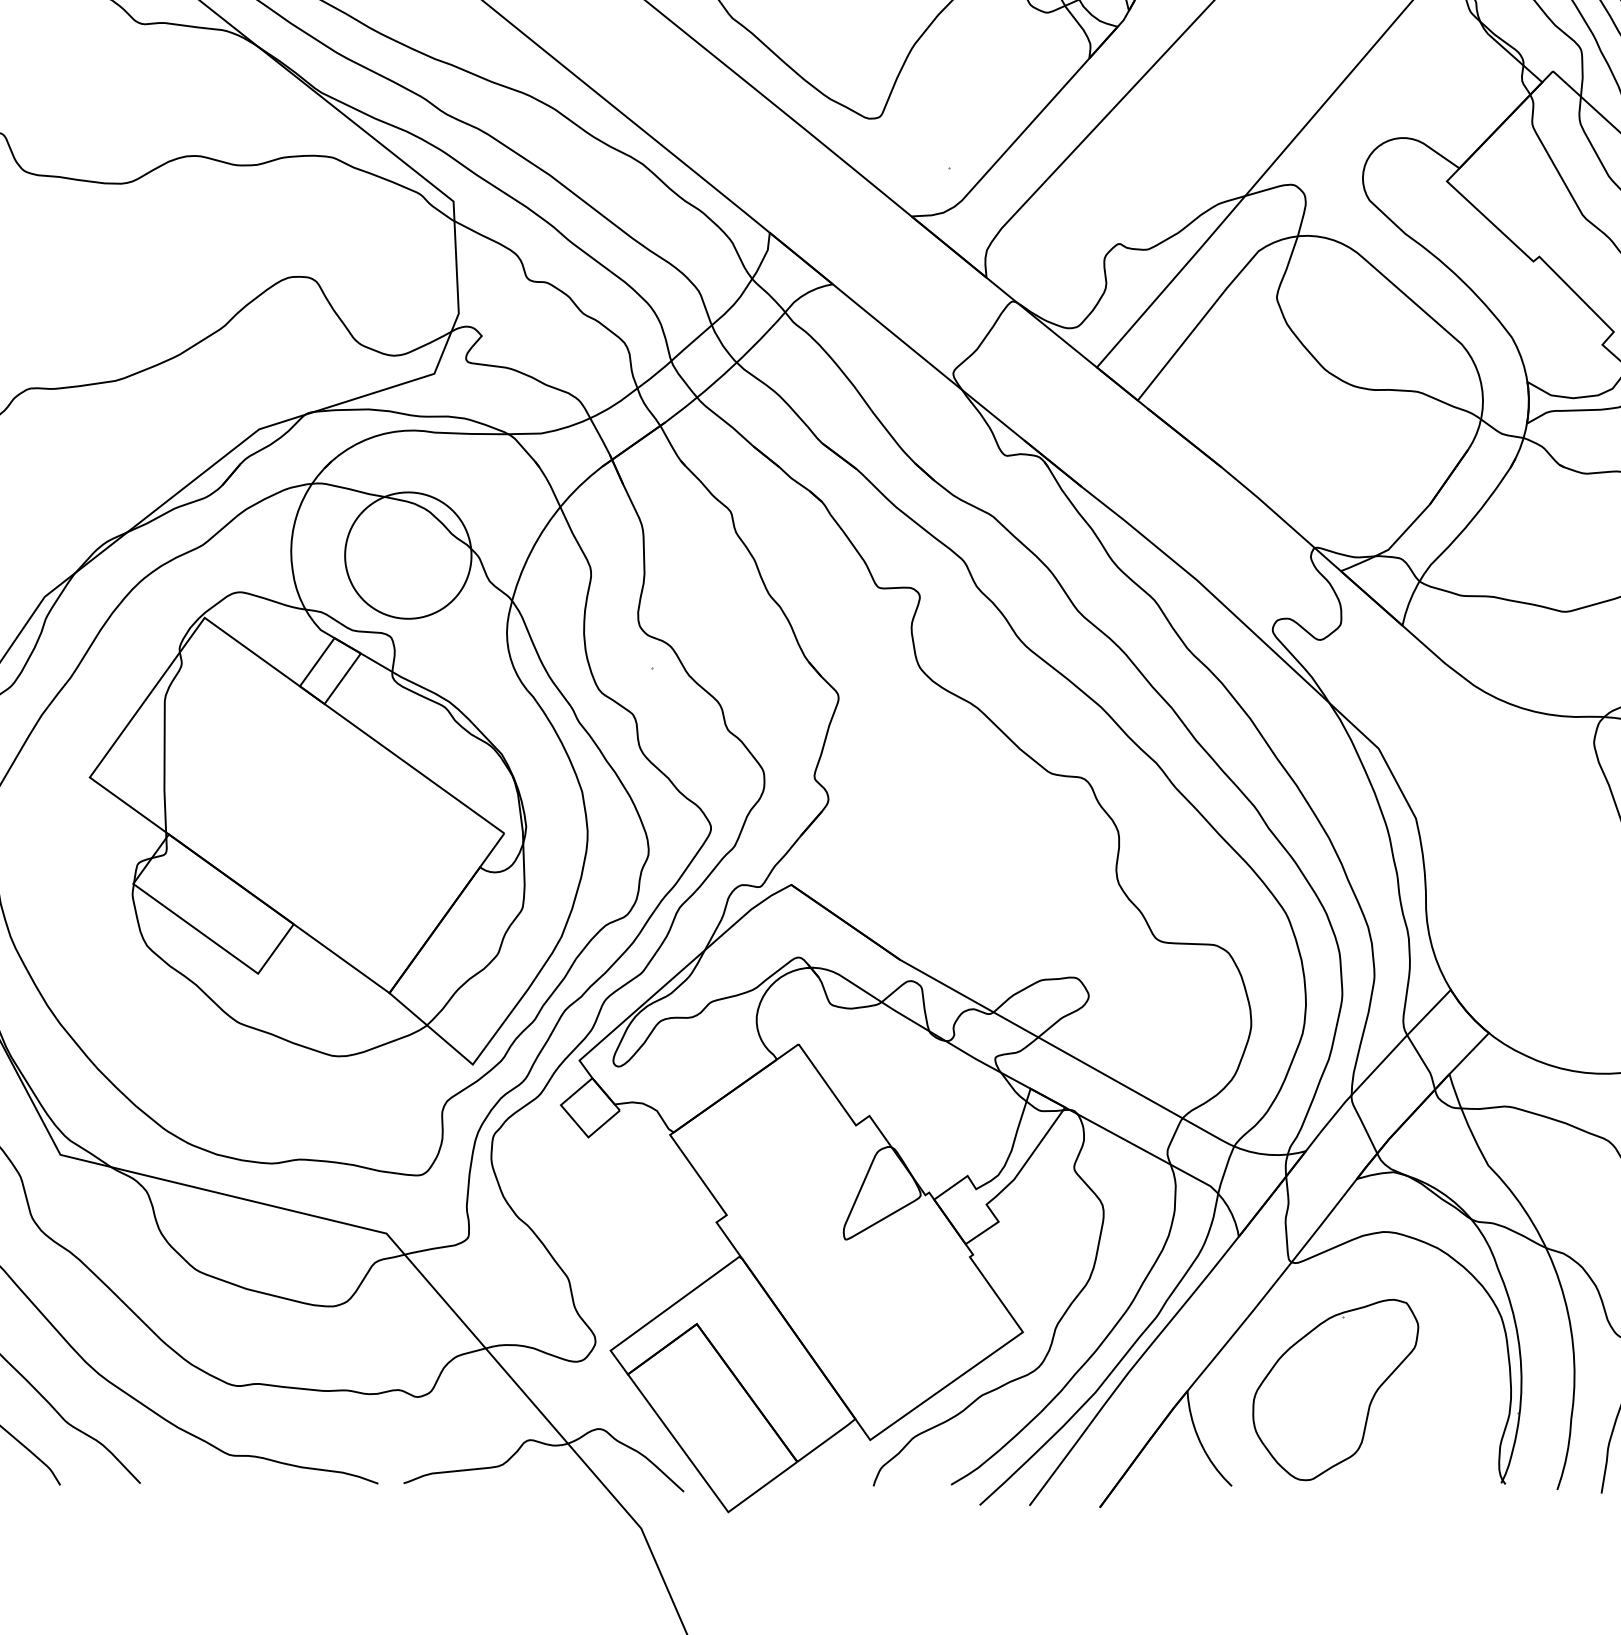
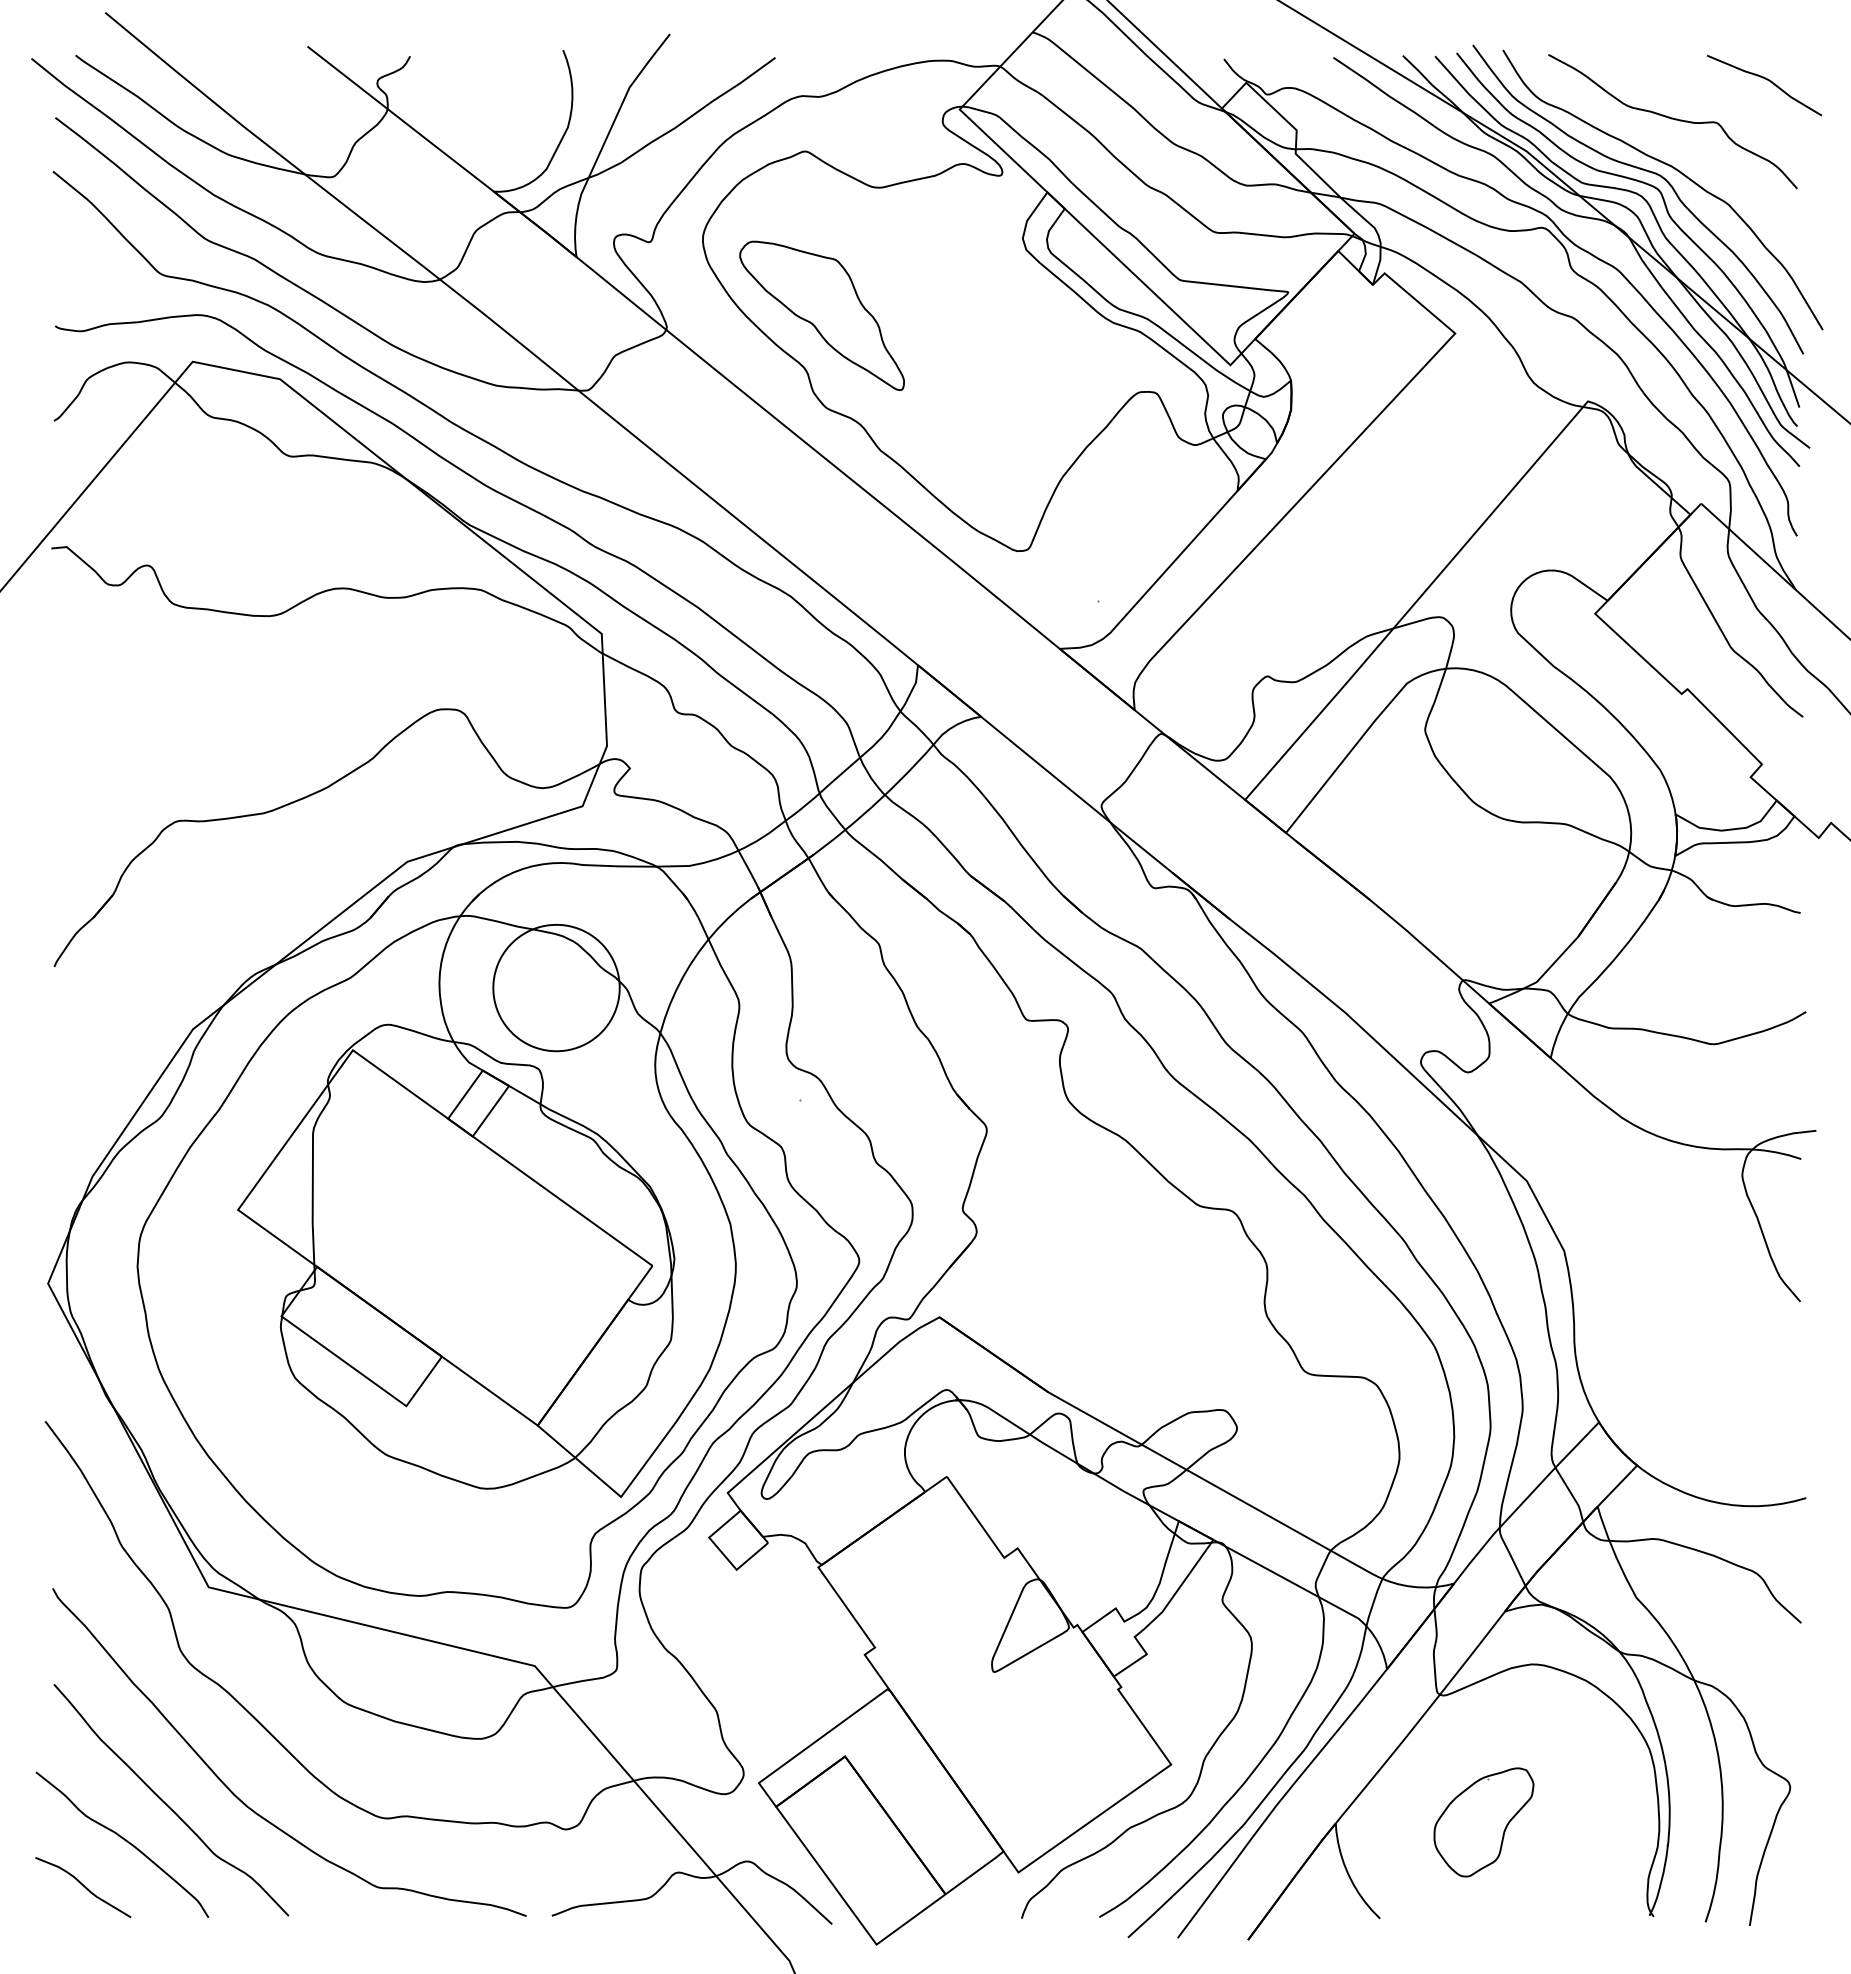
part: (1335, 1390) -> (1483, 1822), size x0.6

